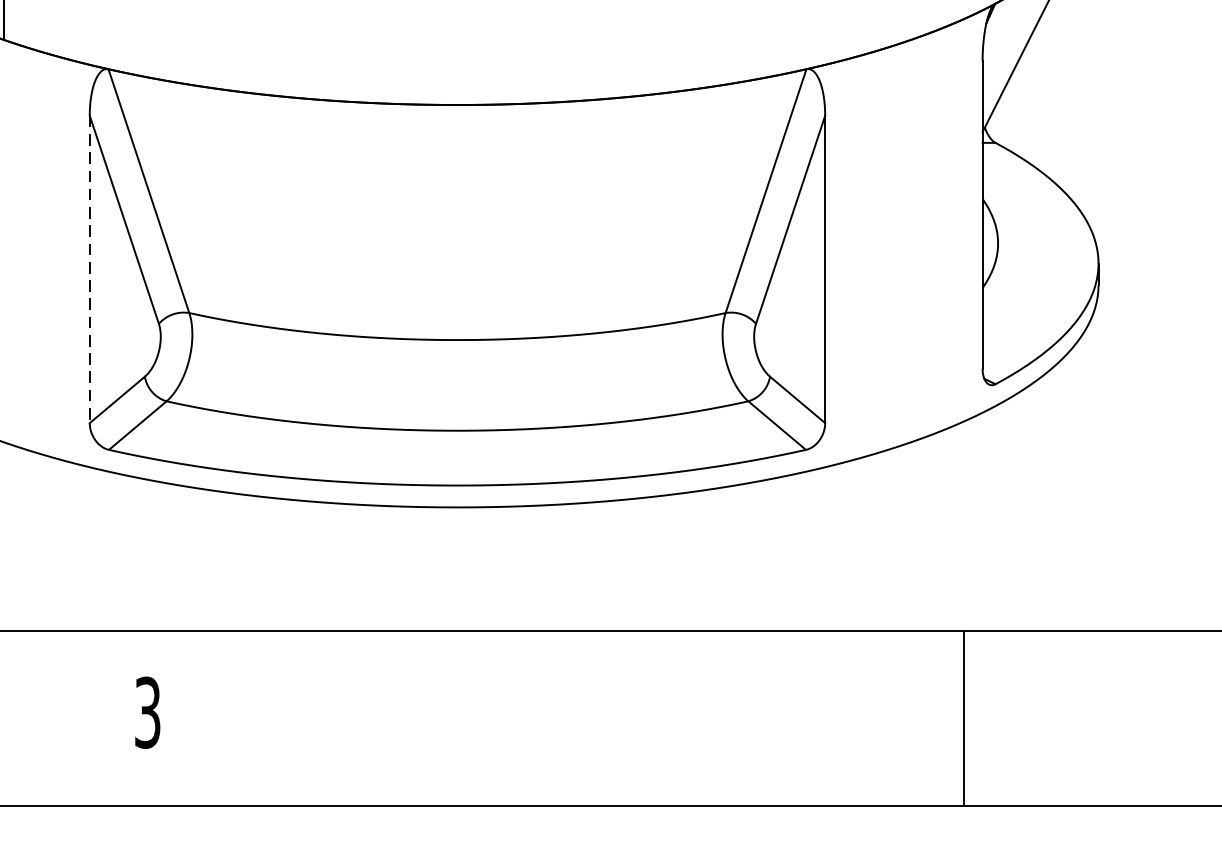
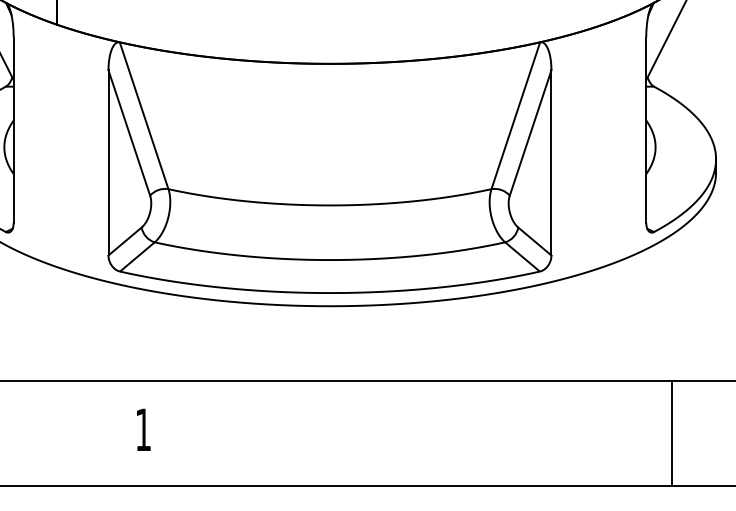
line: (89, 268) -> (108, 162), dashed -> solid
text: (147, 712) -> (143, 429), 3 -> 1
line: (964, 717) -> (672, 432), moved

